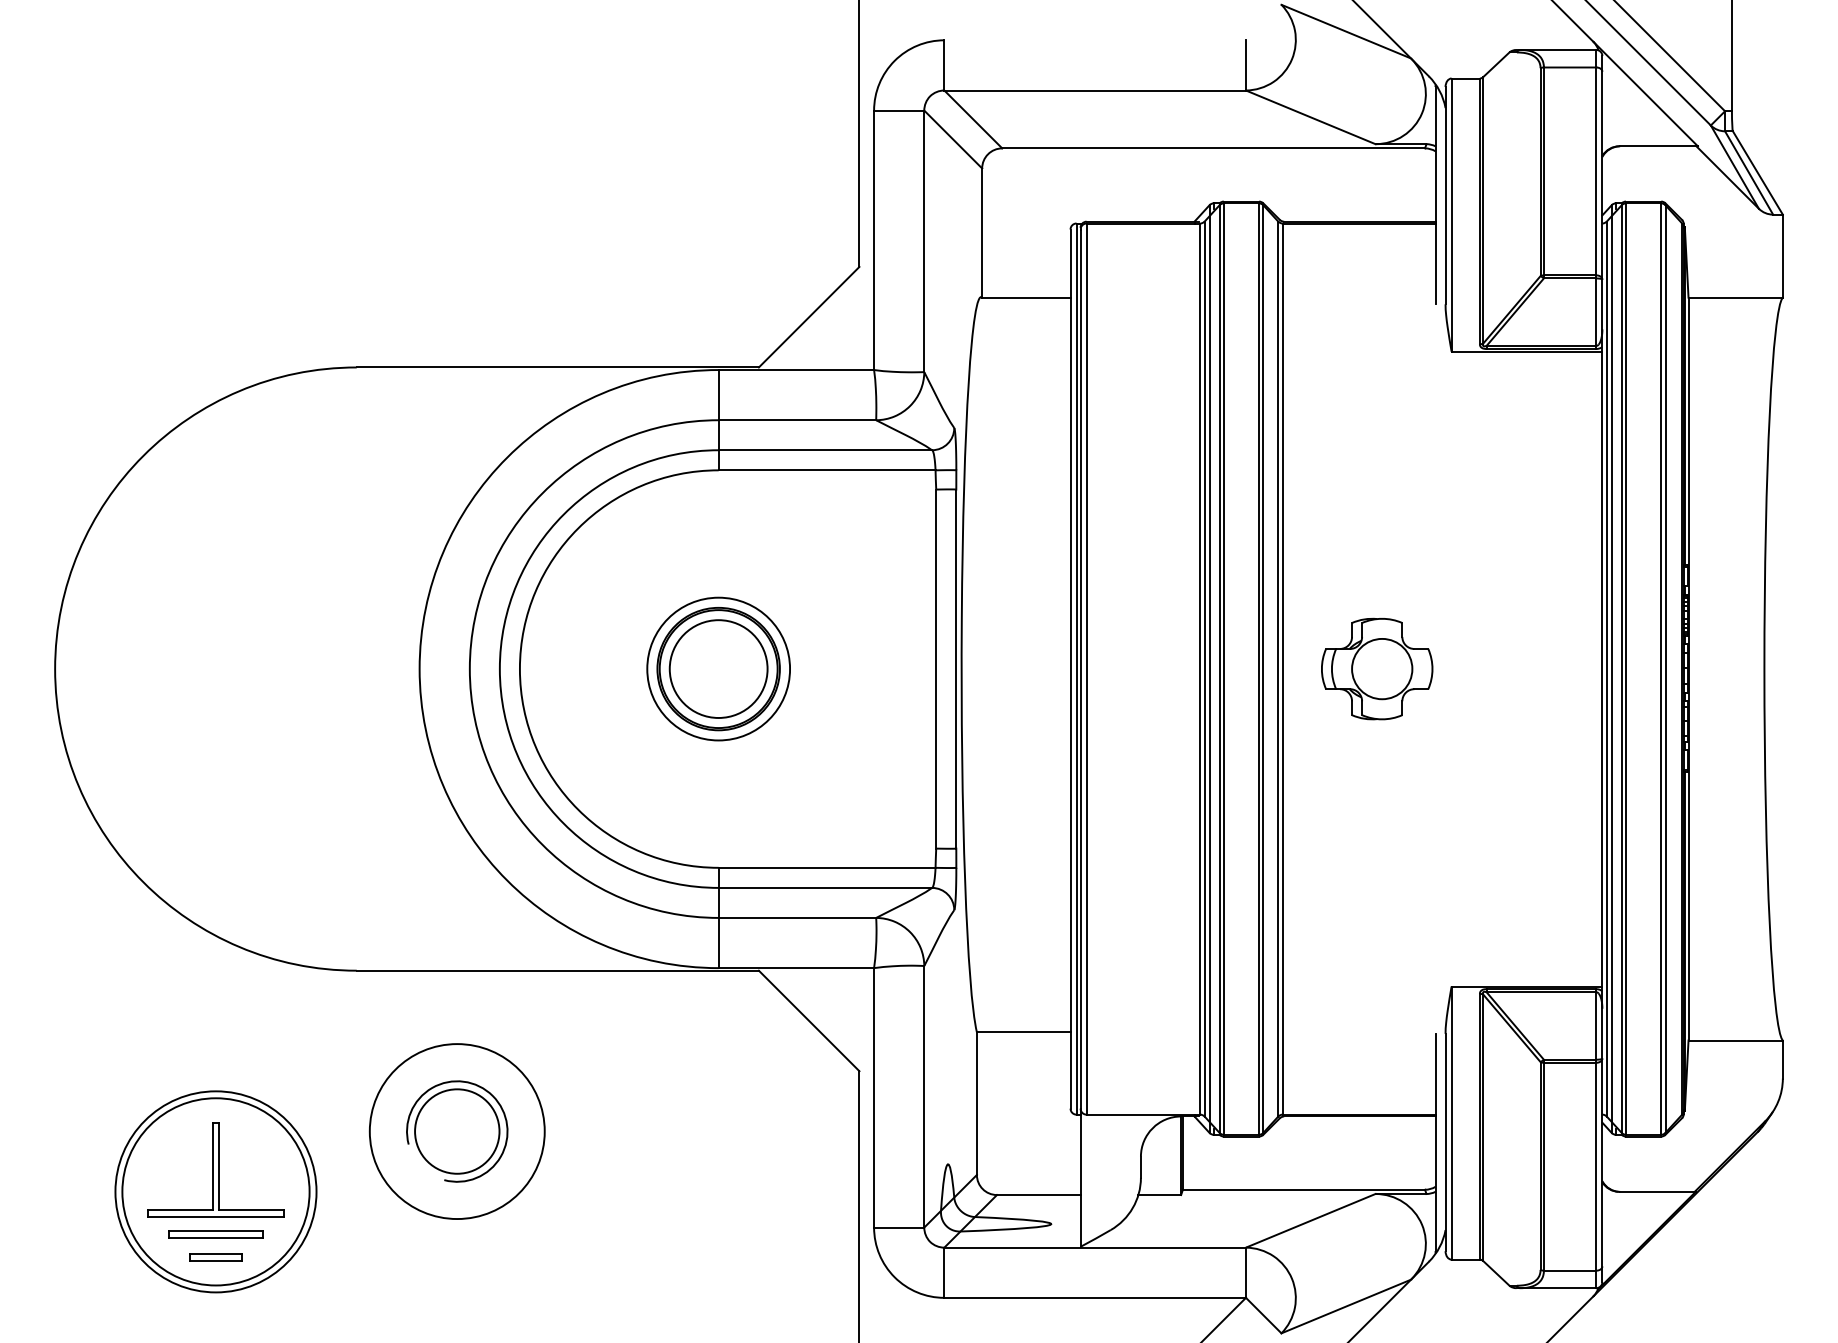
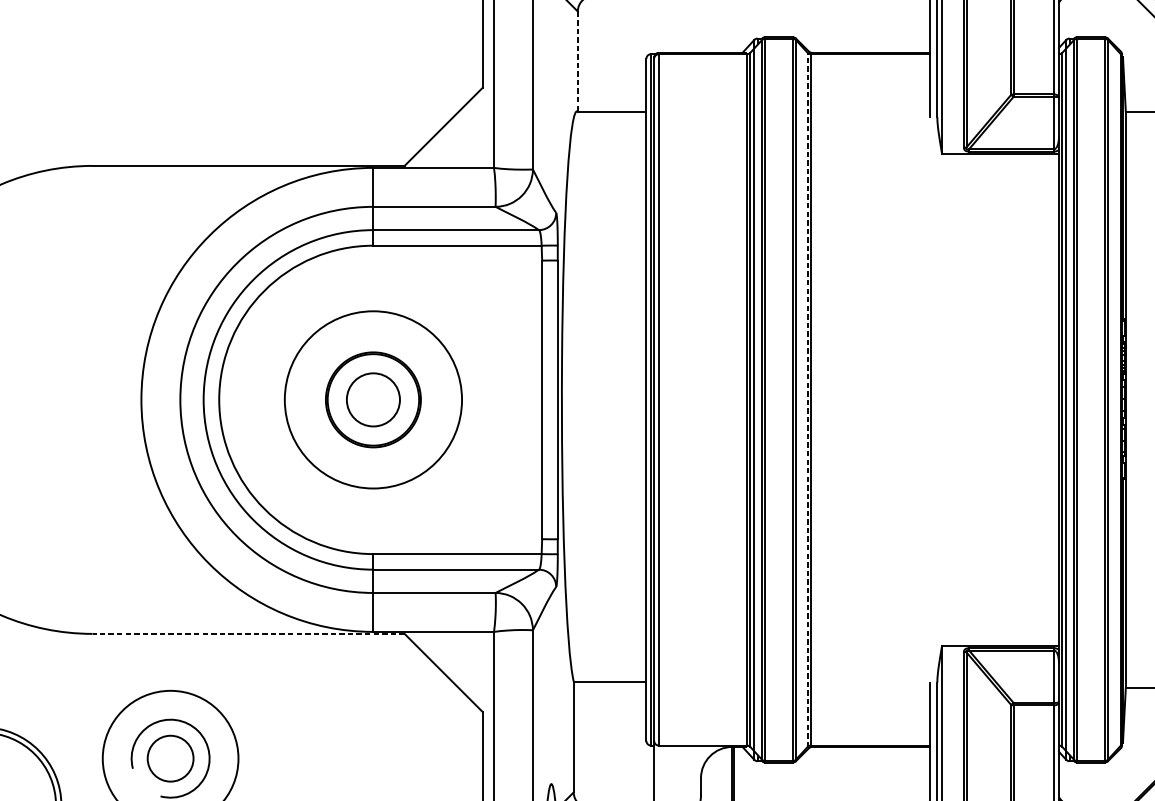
line: (982, 233) -> (578, 61), solid -> dashed
circle: (718, 668) -> (373, 399), size x0.7
circle: (718, 668) -> (373, 399), size x1.6
part: (1377, 668) -> (884, 399), removed
line: (1278, 669) -> (807, 400), solid -> dashed
line: (557, 970) -> (248, 633), solid -> dashed
circle: (457, 1131) -> (170, 758), size x0.7

